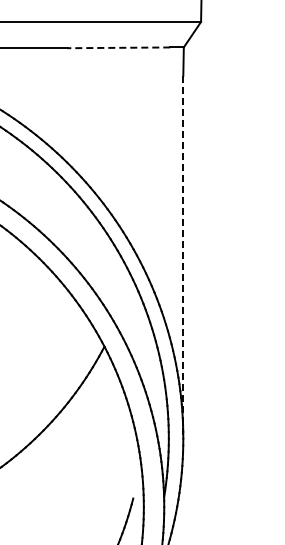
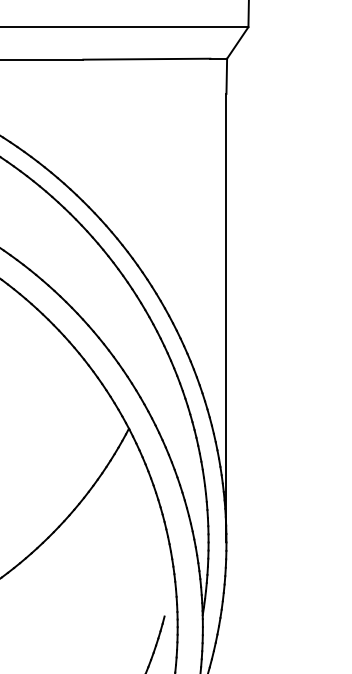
line: (118, 47) -> (146, 58), dashed -> solid
line: (183, 257) -> (226, 318), dashed -> solid

